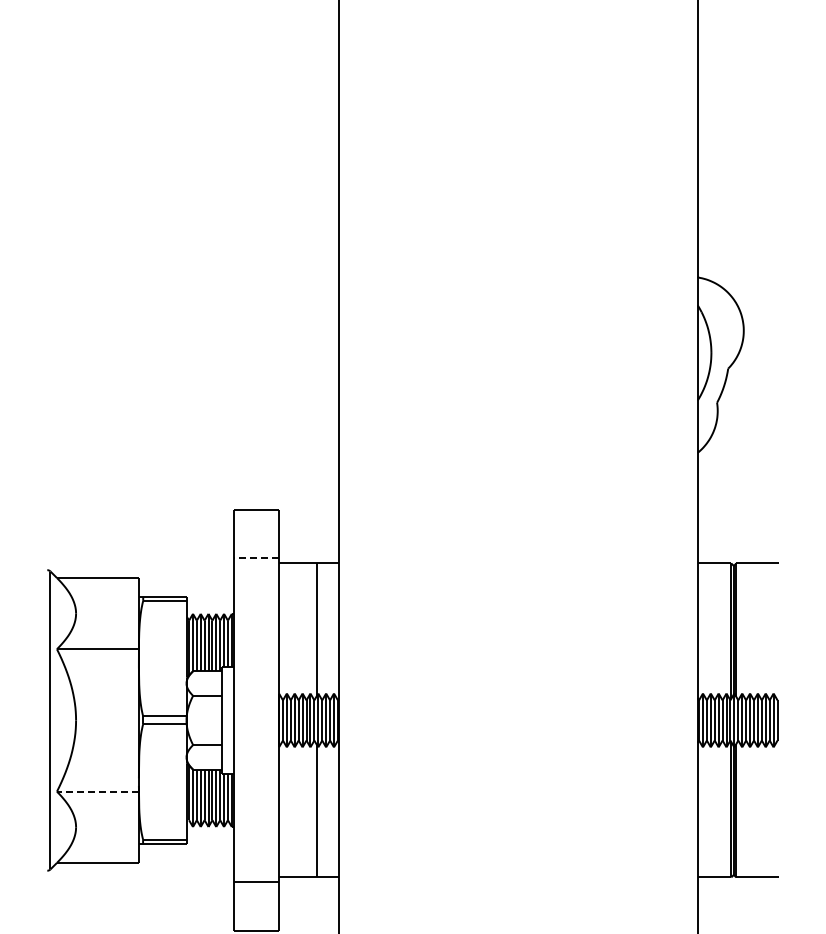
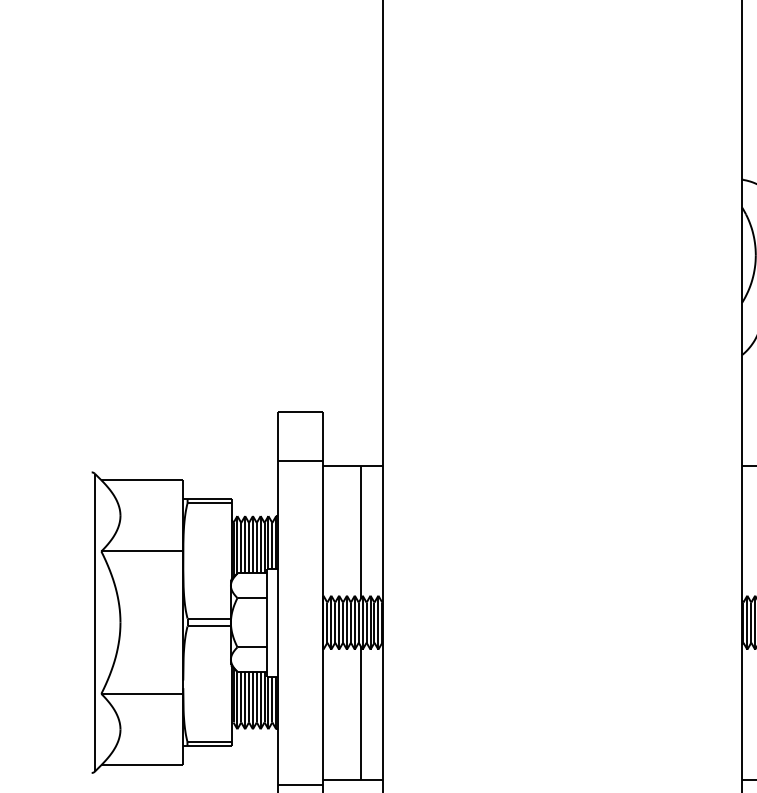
line: (255, 558) -> (299, 460), dashed -> solid
line: (97, 791) -> (141, 693), dashed -> solid

